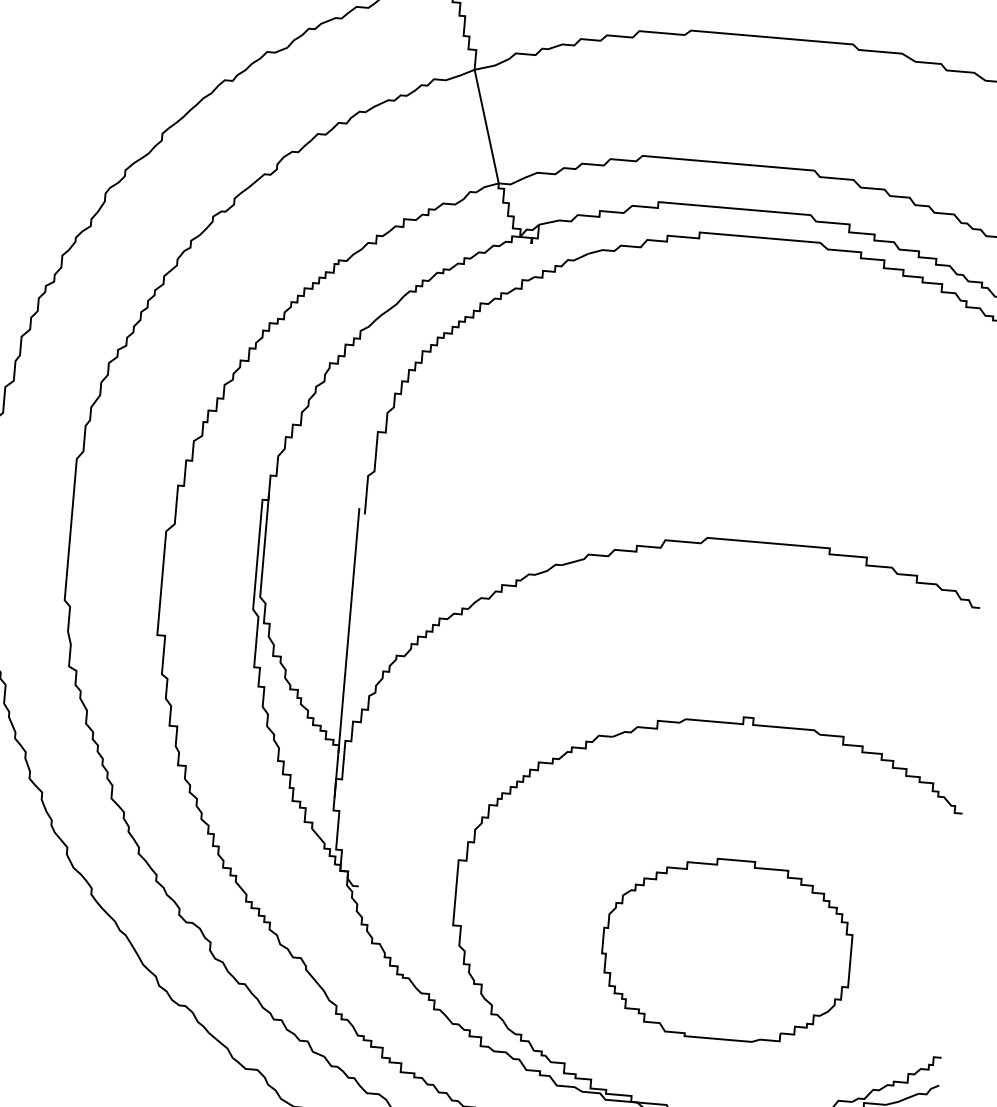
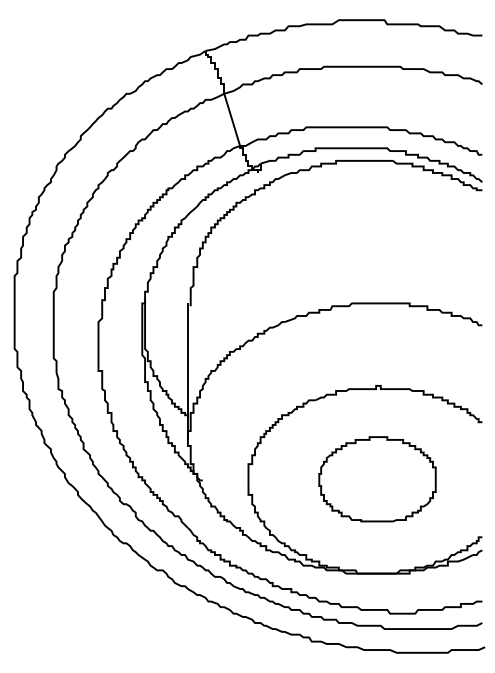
part: (726, 950) -> (377, 479), moved

